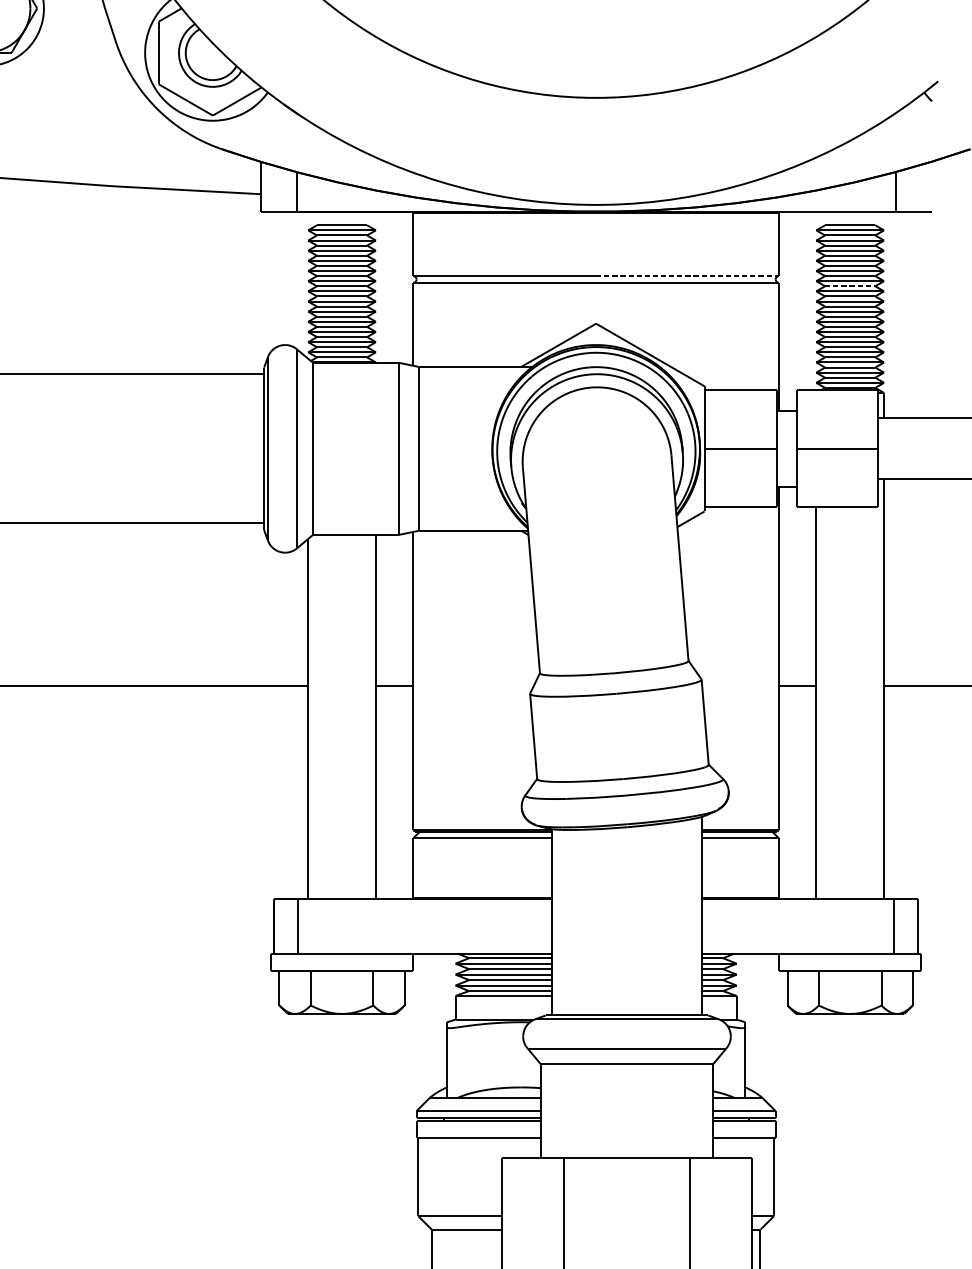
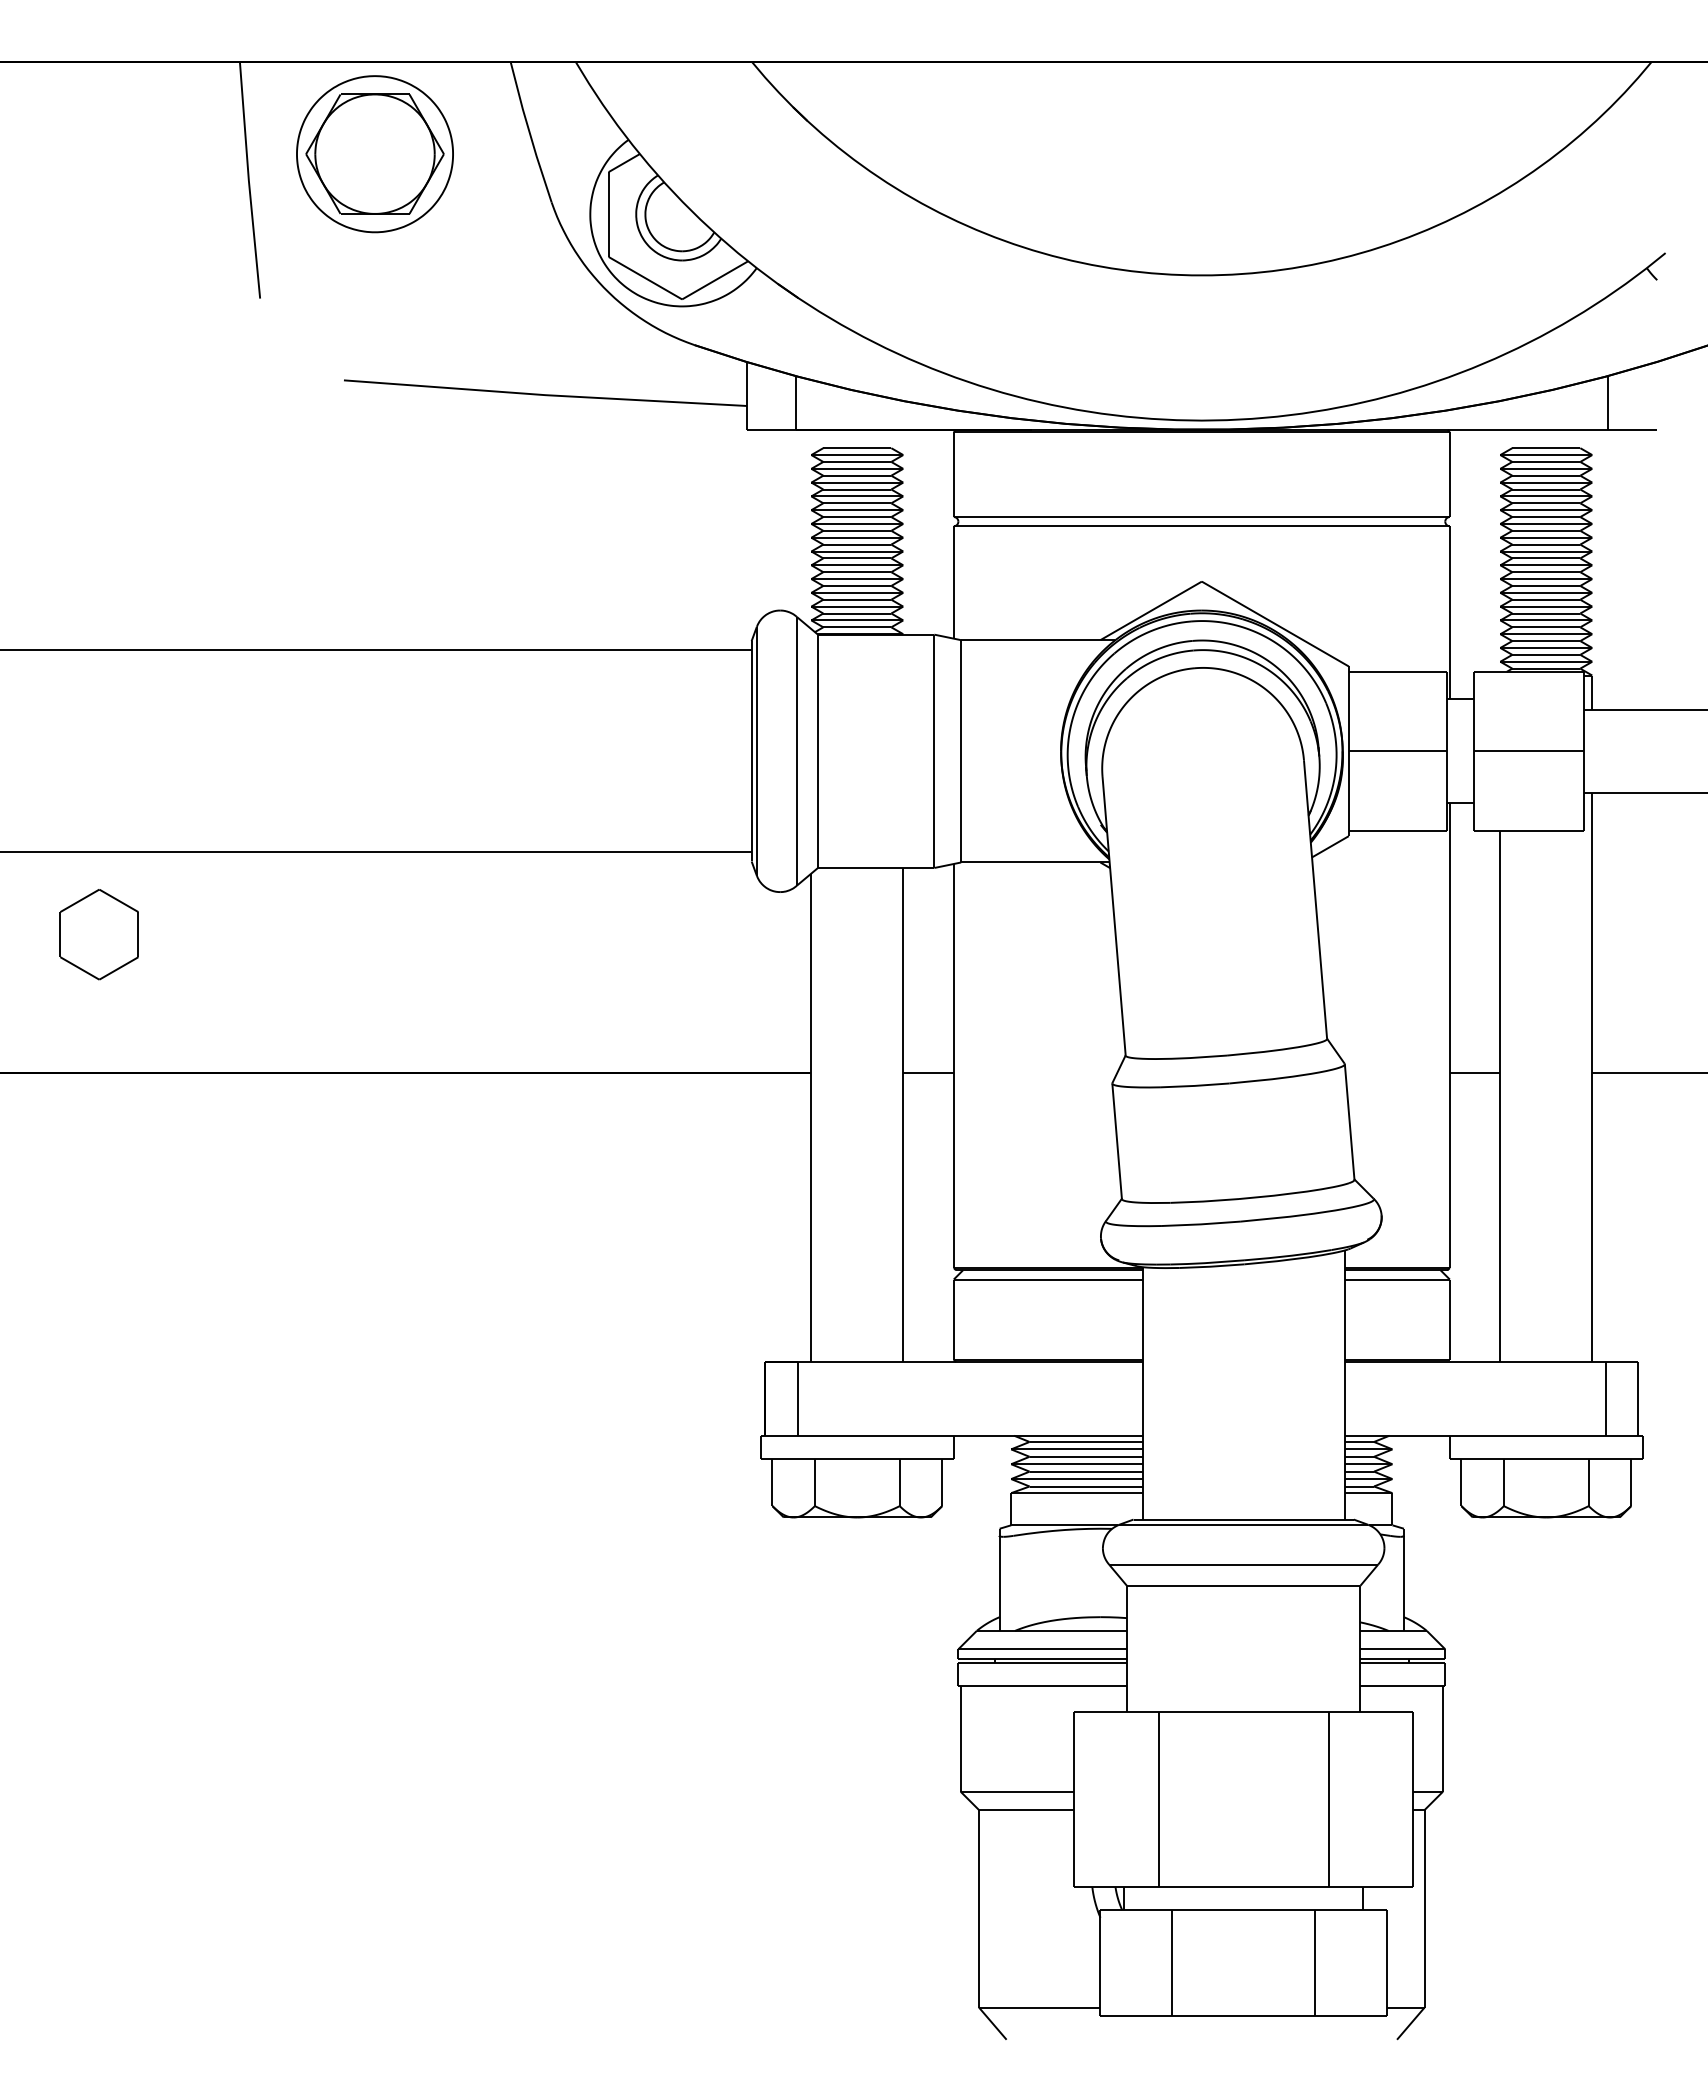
line: (688, 276) -> (1326, 517), dashed -> solid
line: (850, 286) -> (1546, 530), dashed -> solid

